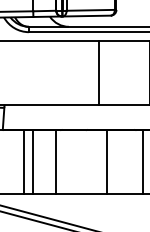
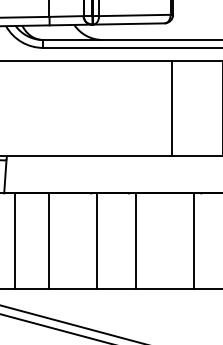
line: (98, 72) -> (171, 107), moved
line: (24, 162) -> (15, 241), moved
line: (55, 162) -> (97, 241), moved
line: (106, 162) -> (136, 241), moved
line: (142, 162) -> (193, 241), moved

